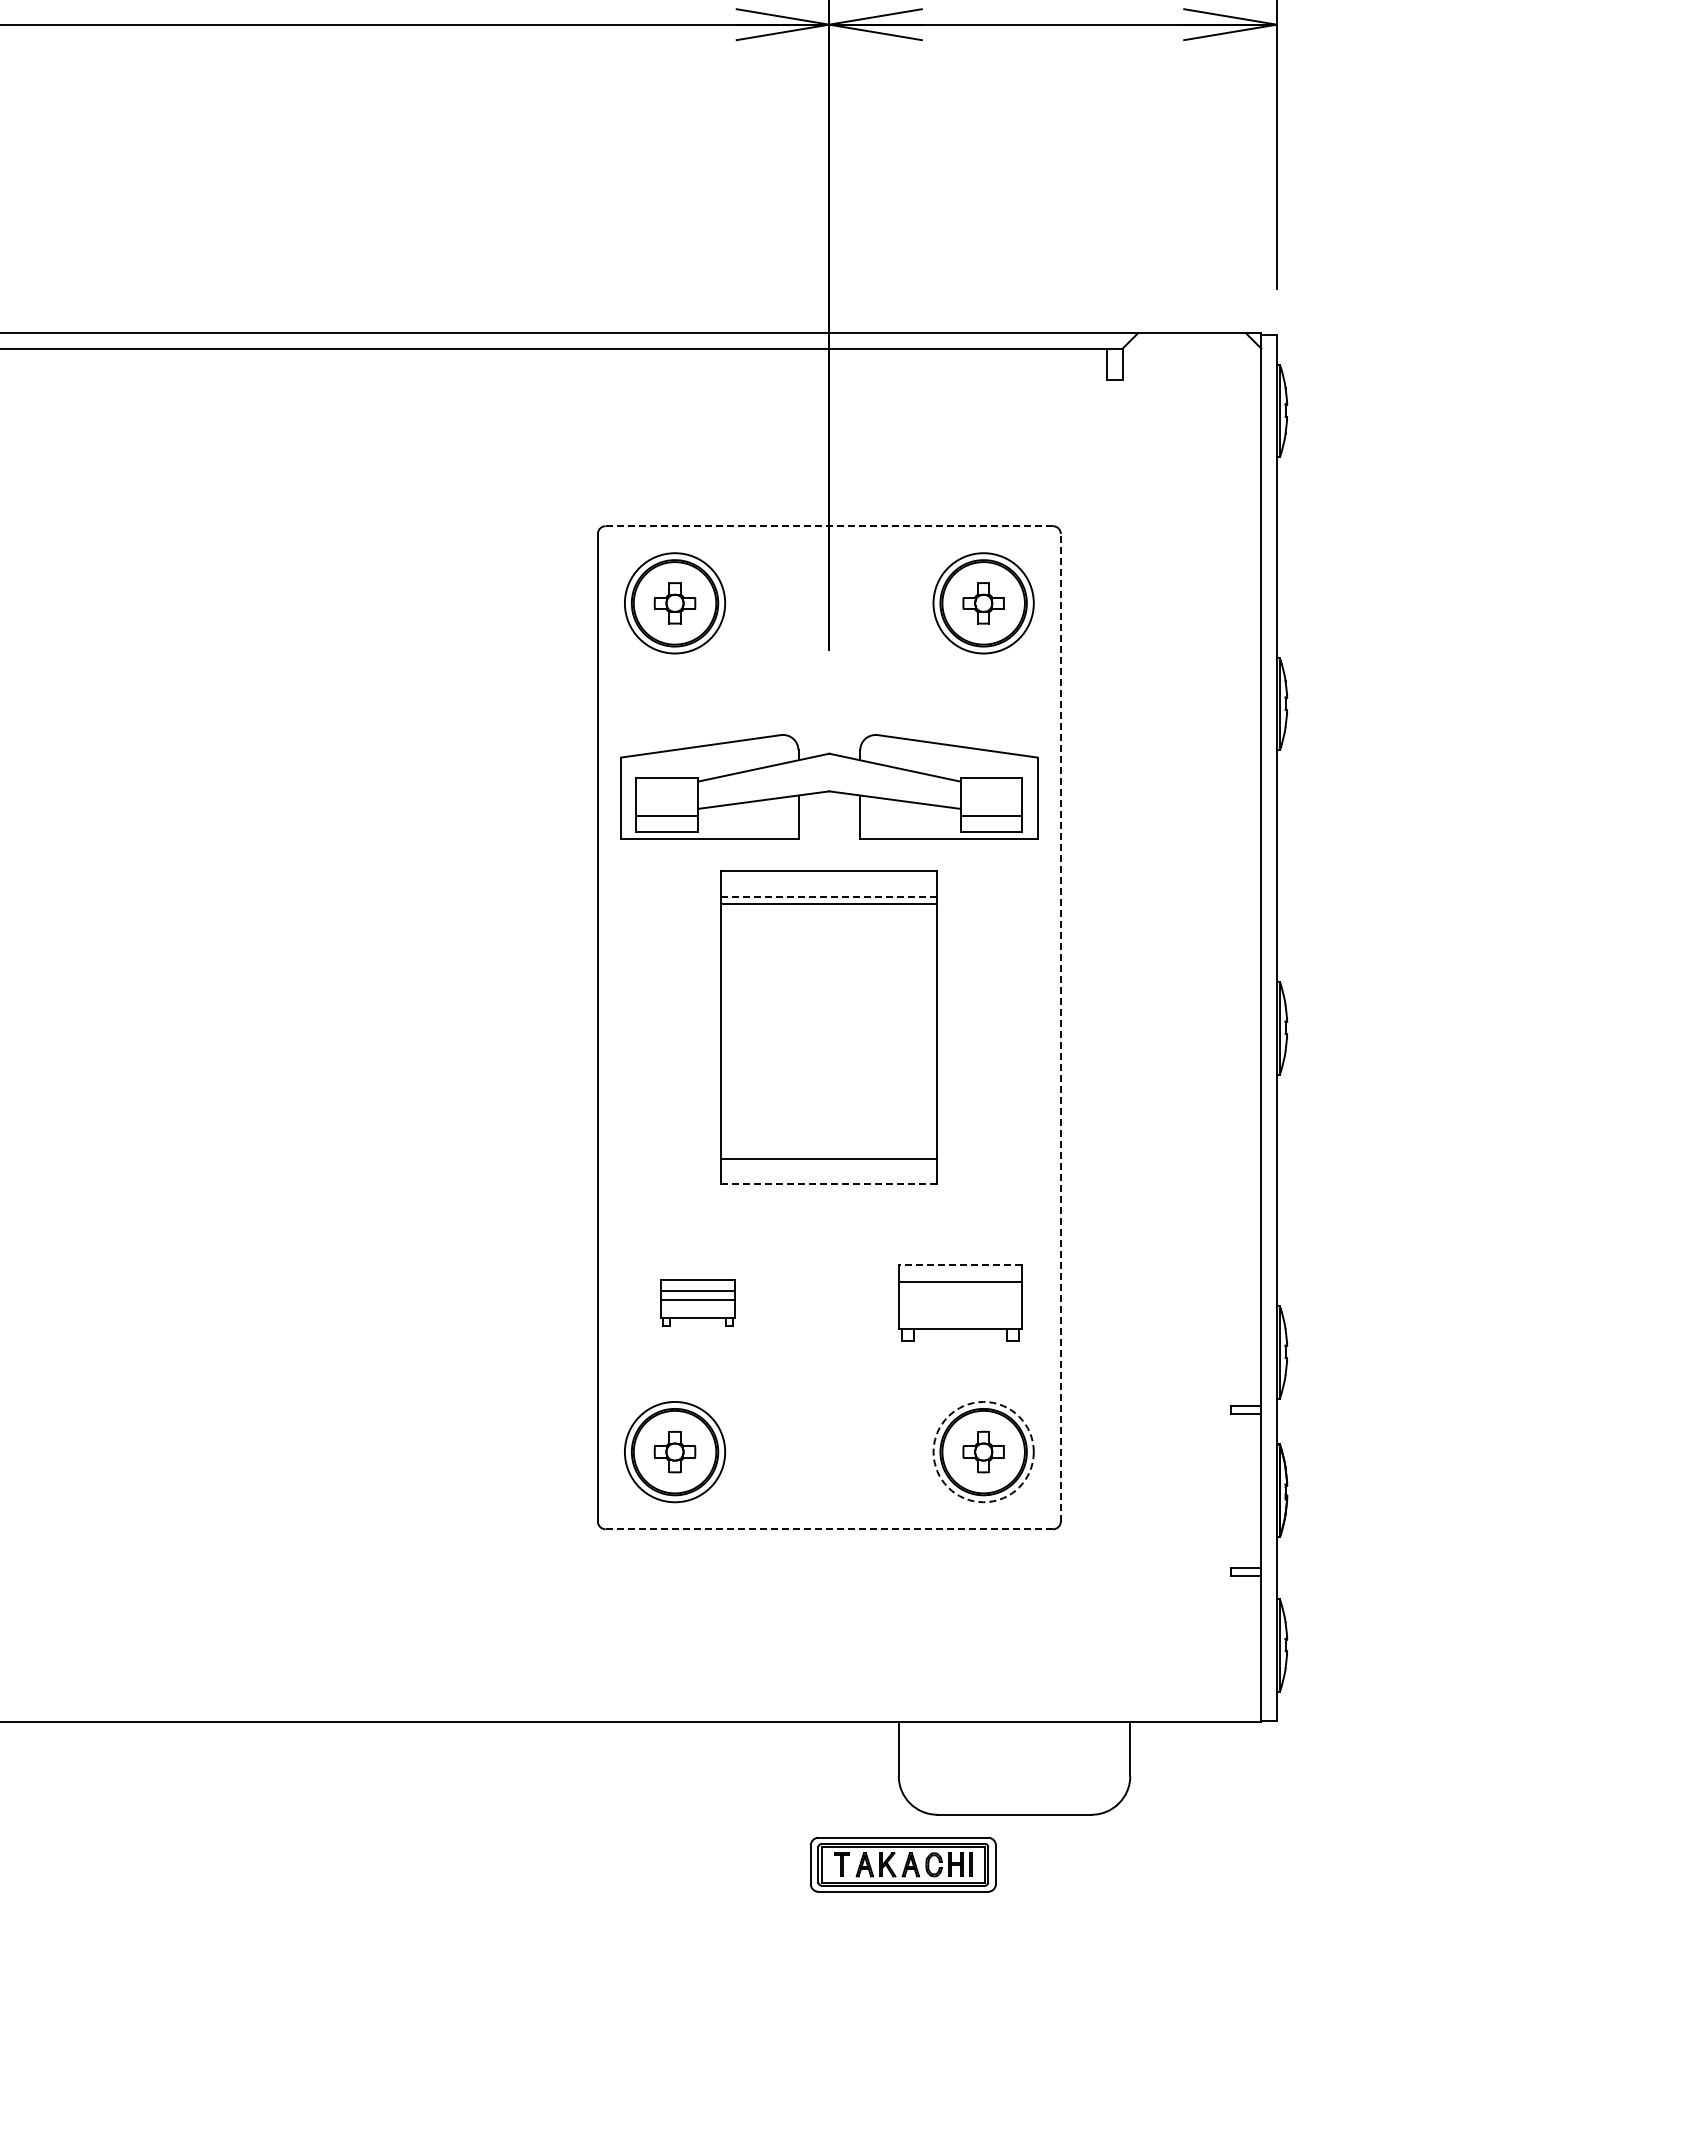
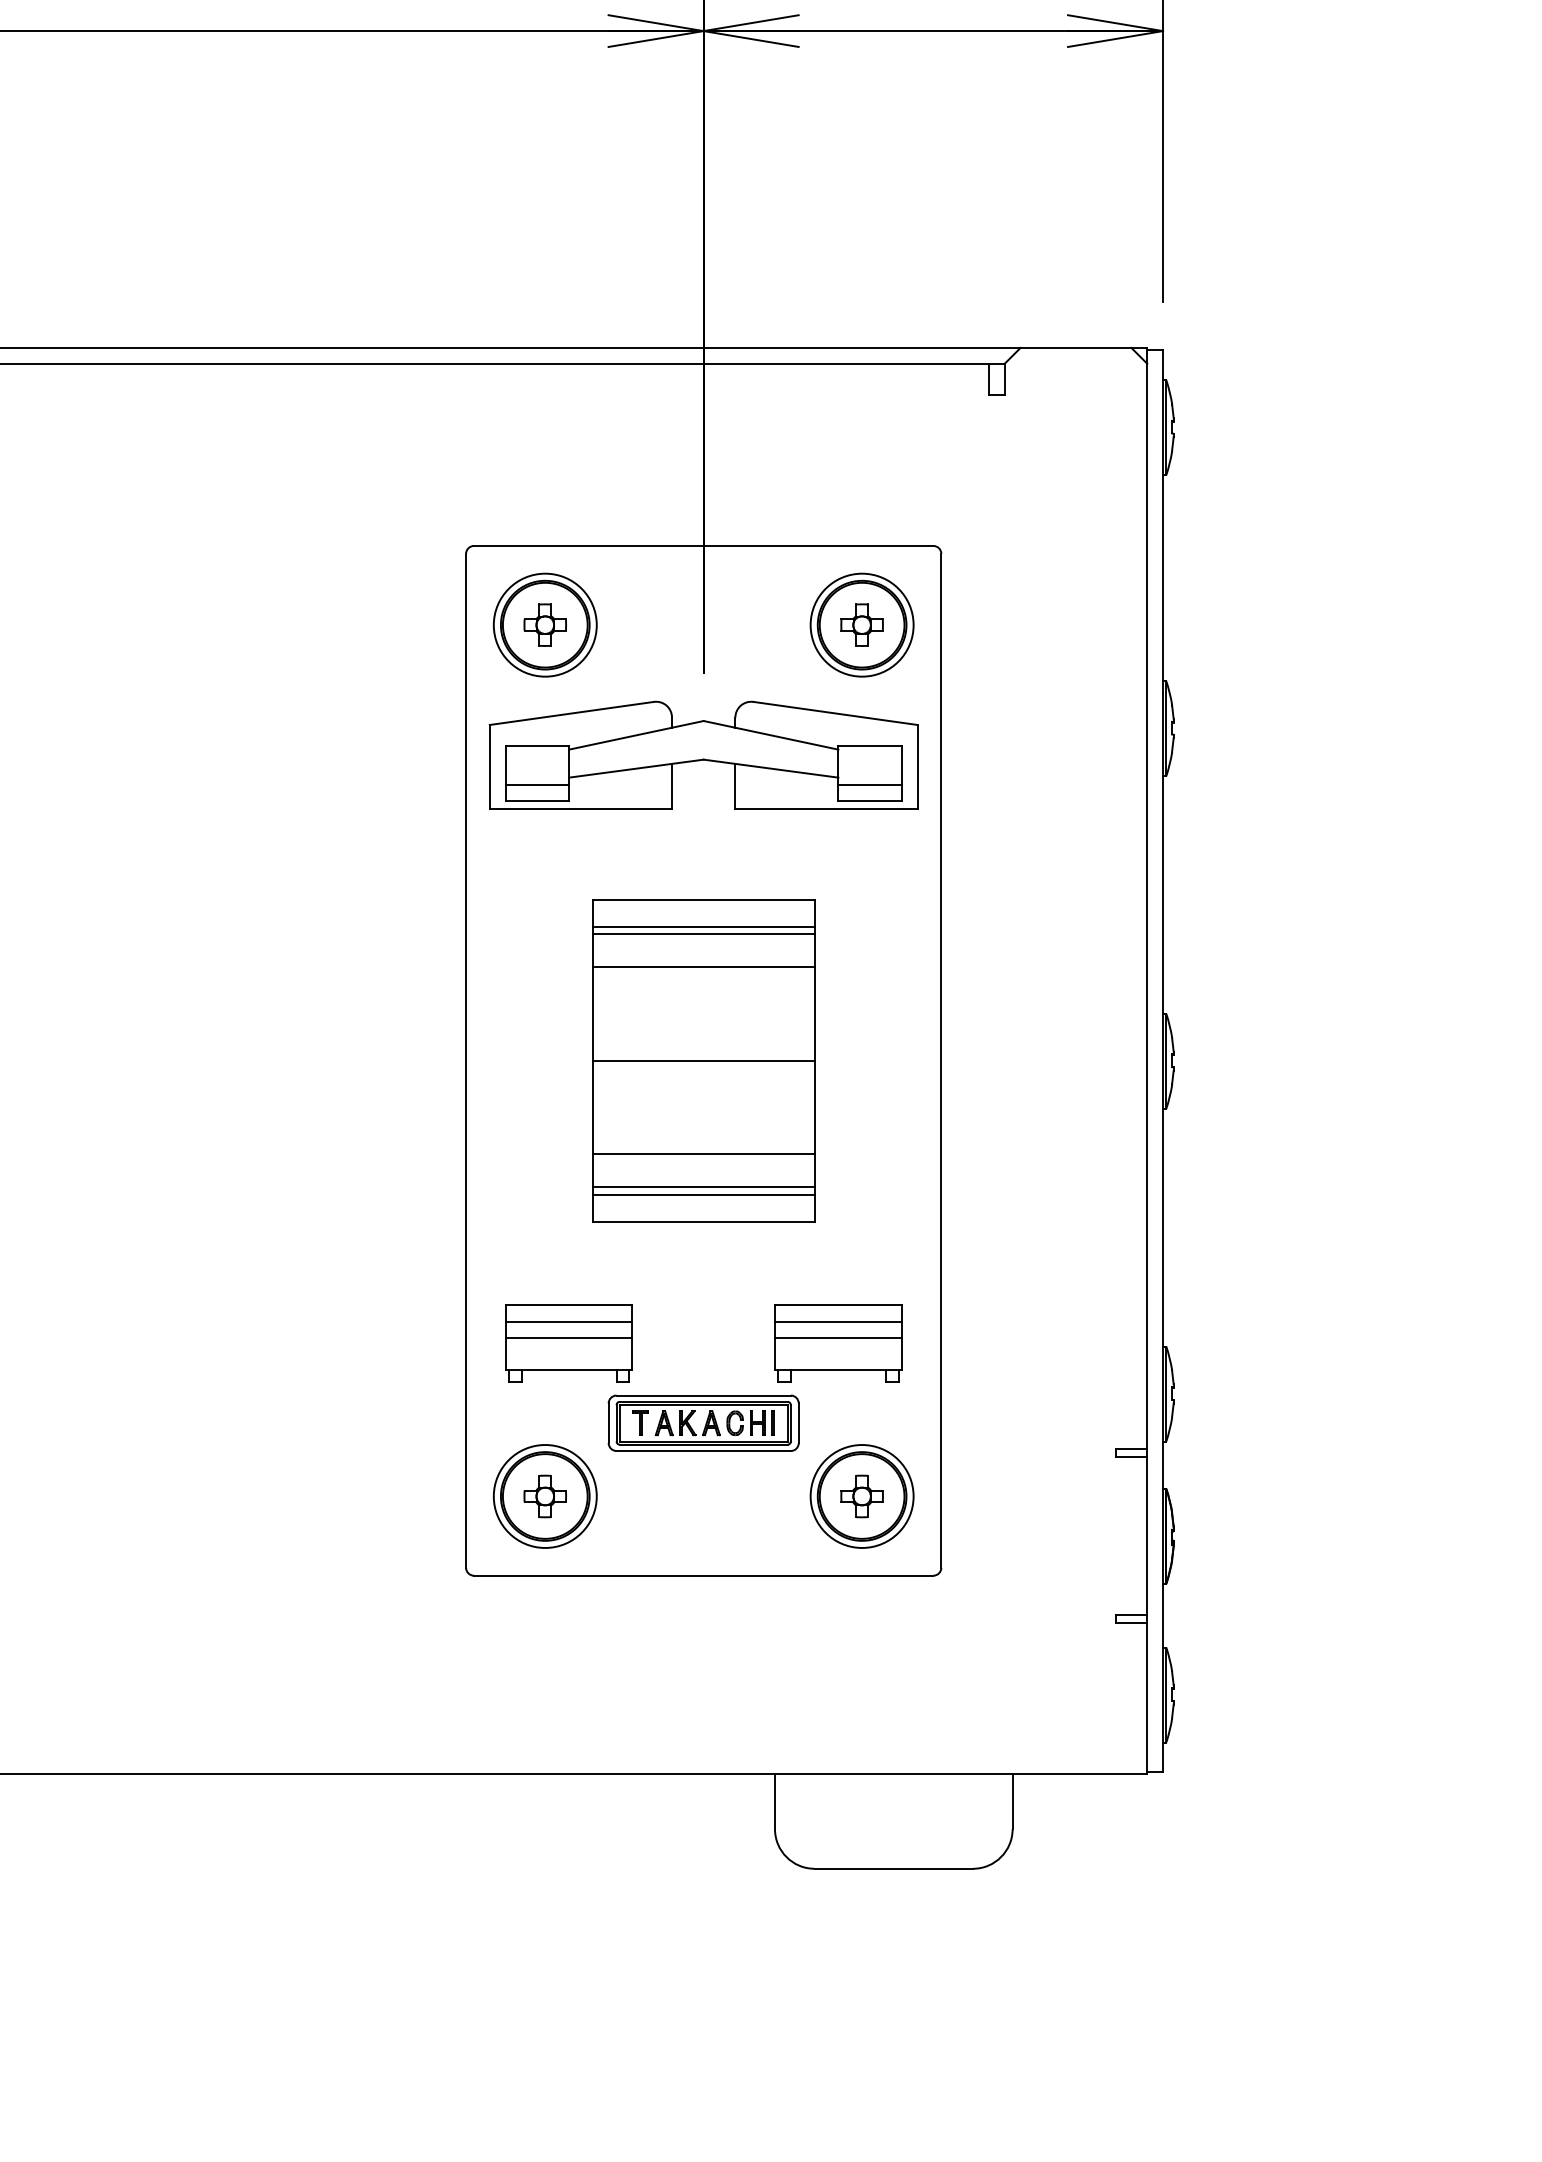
line: (829, 526) -> (703, 546), dashed -> solid
part: (829, 786) -> (703, 754), moved
line: (828, 896) -> (702, 926), dashed -> solid
line: (829, 936) -> (703, 967), added
line: (829, 1027) -> (703, 1060), added
line: (1060, 1027) -> (941, 1060), dashed -> solid
line: (829, 1118) -> (703, 1154), added
line: (829, 1151) -> (703, 1187), added
line: (828, 1184) -> (702, 1221), dashed -> solid
line: (960, 1265) -> (838, 1304), dashed -> solid
line: (960, 1297) -> (838, 1337), added
part: (697, 1302) -> (568, 1342), size x1.67
circle: (983, 1451) -> (861, 1495), dashed -> solid
line: (829, 1529) -> (703, 1575), dashed -> solid
part: (902, 1864) -> (702, 1422), moved

